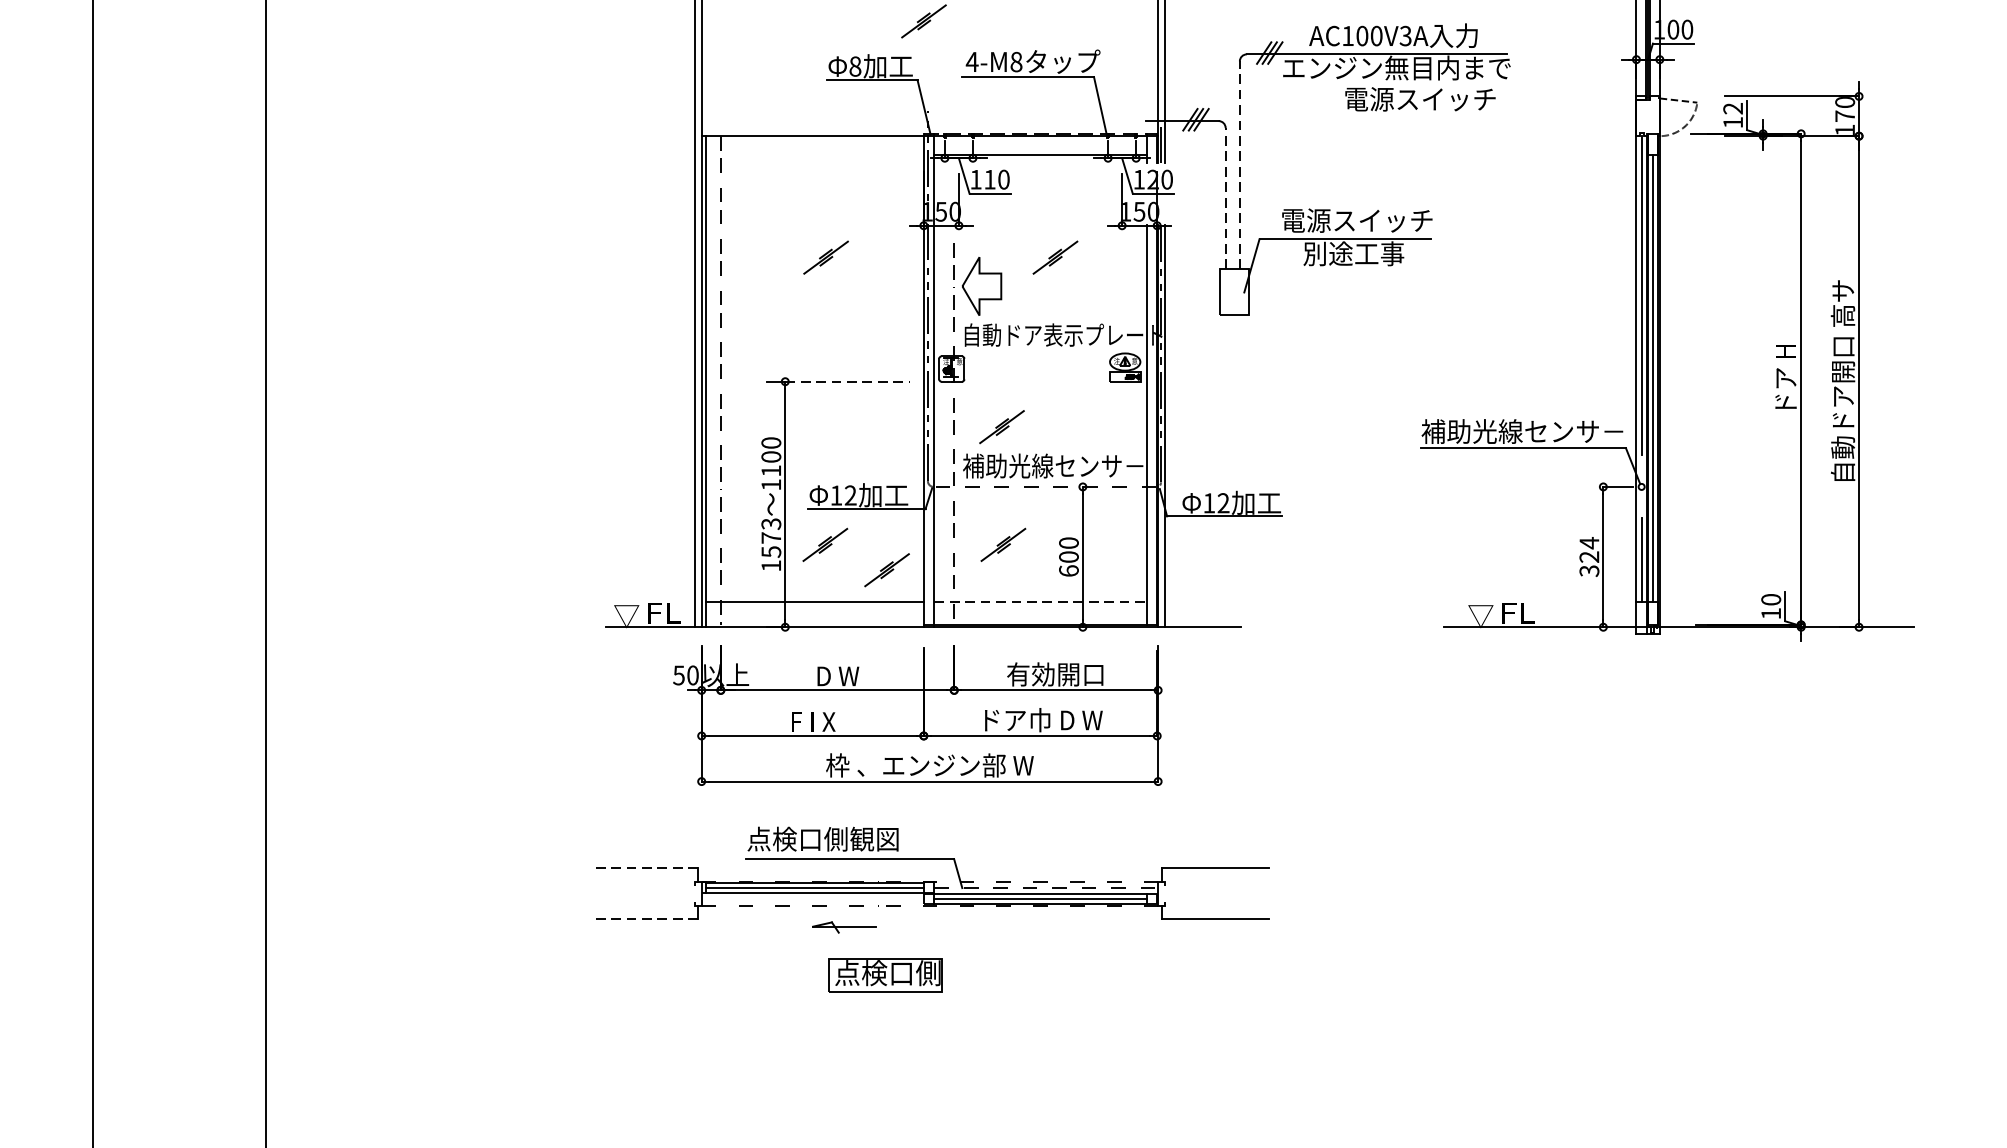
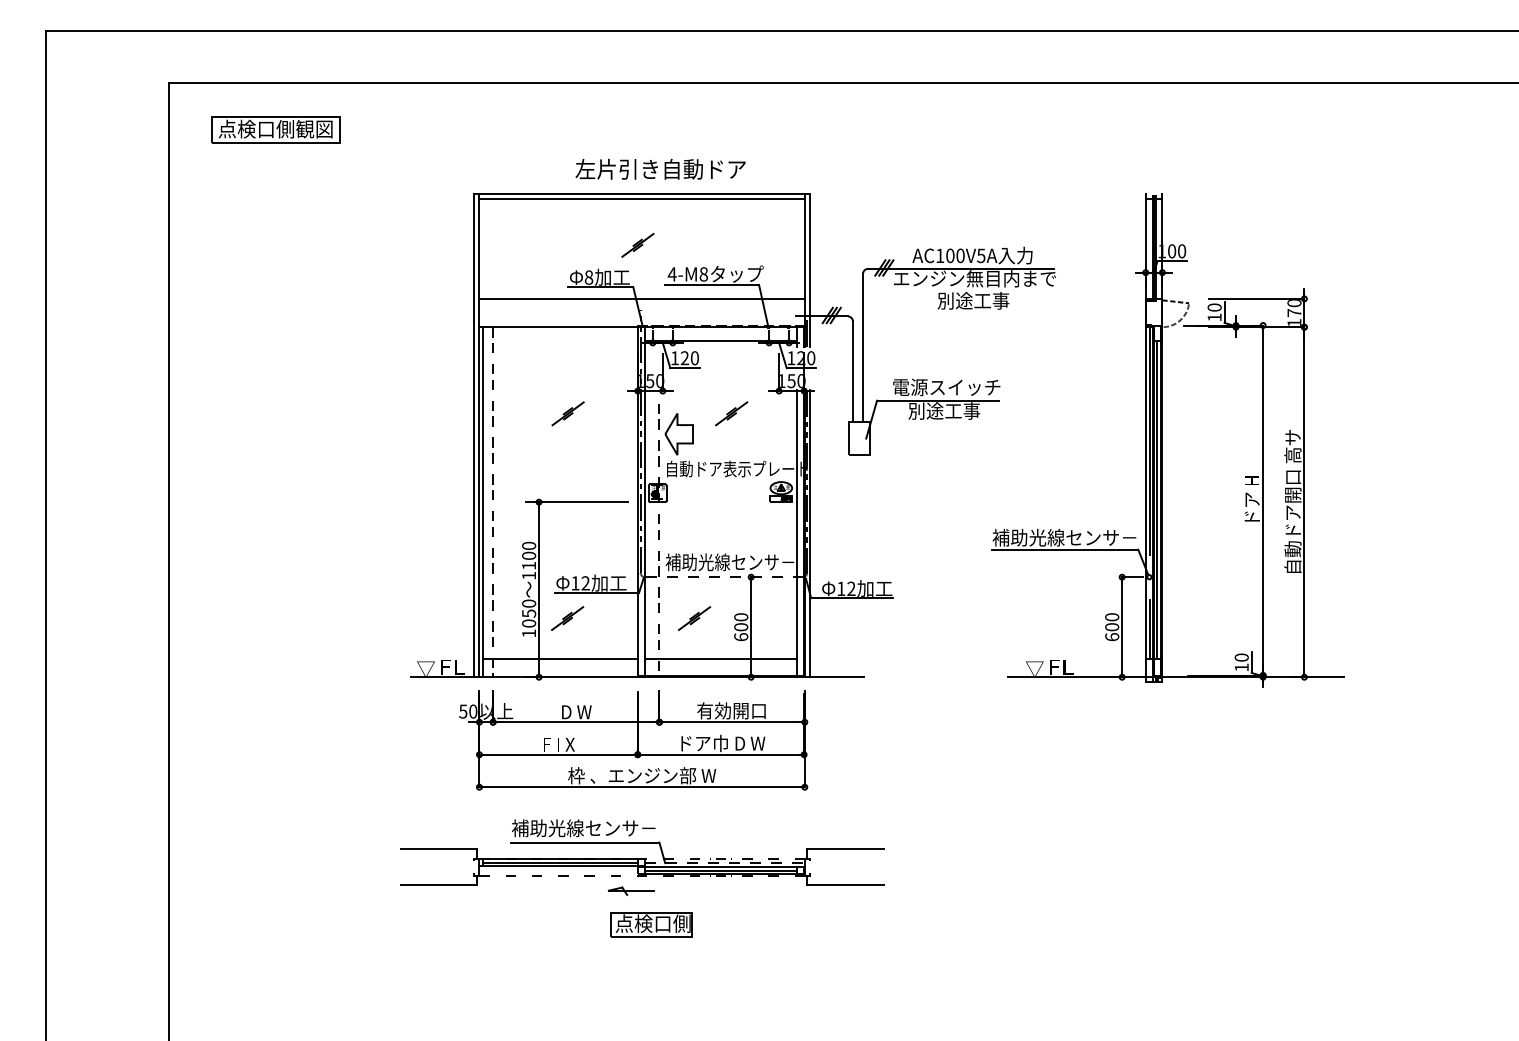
text: (1406, 35) -> (981, 255), AC100V3A -> AC100V5A
line: (929, 95) -> (641, 298), added
text: (1420, 98) -> (991, 300), 電源スイッチ -> 別途工事
text: (1732, 108) -> (1214, 307), 12 -> 10
line: (1240, 164) -> (863, 347), dashed -> solid
text: (989, 180) -> (684, 358), 110 -> 120
line: (1225, 198) -> (852, 371), dashed -> solid
line: (847, 382) -> (583, 502), dashed -> solid
part: (1001, 427) -> (693, 534), removed
text: (771, 537) -> (529, 613), 1573 -> 1050
text: (1589, 556) -> (1112, 626), 324 -> 600
part: (886, 570) -> (611, 636), removed
line: (1039, 600) -> (720, 658), dashed -> solid
text: (847, 839) -> (583, 828), 点検口側観図 -> 補助光線センサ－
line: (644, 868) -> (438, 849), dashed -> solid
line: (644, 919) -> (438, 885), dashed -> solid
part: (843, 926) -> (630, 890), moved
part: (885, 974) -> (651, 924), moved

